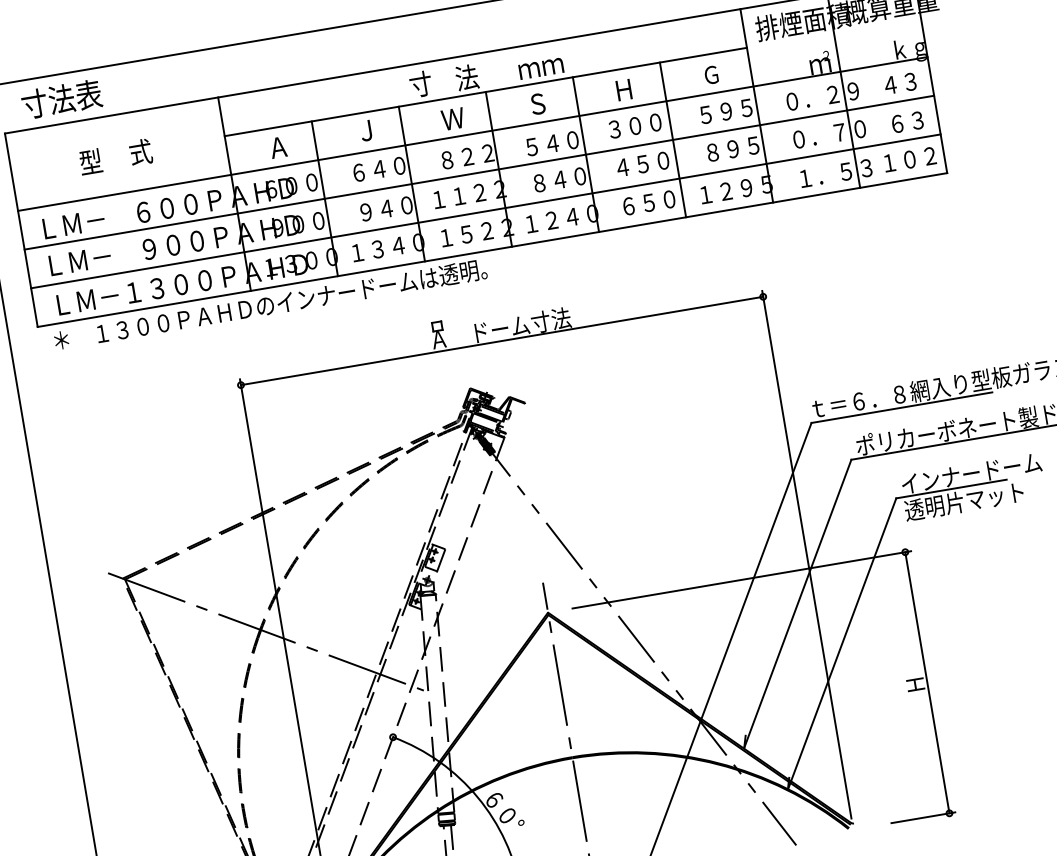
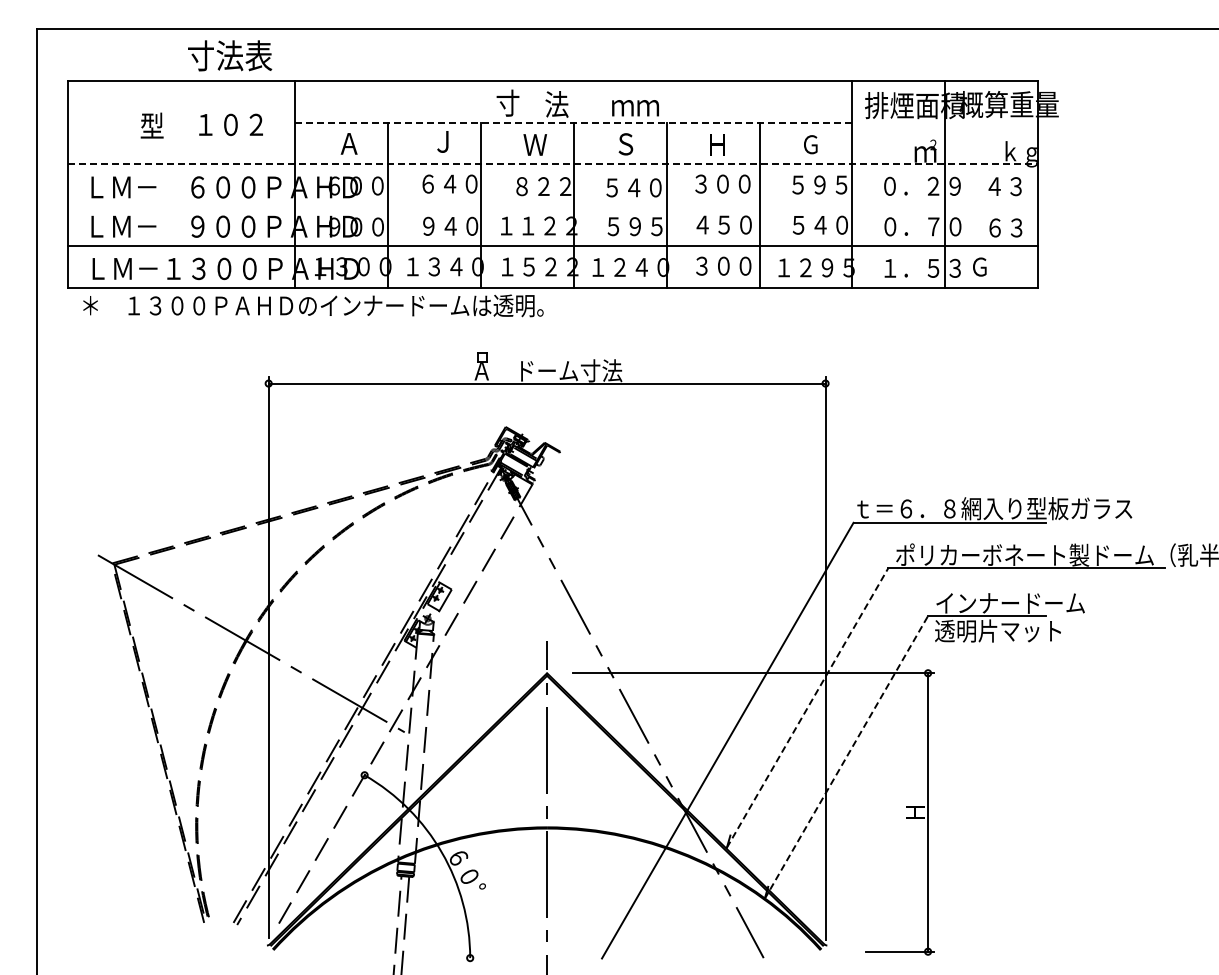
line: (486, 91) -> (574, 122), solid -> dashed
text: (62, 98) -> (230, 55), moved
line: (473, 133) -> (553, 163), solid -> dashed
text: (162, 148) -> (228, 124), 式 -> １０２
text: (732, 148) -> (819, 224), ８９５ -> ５４０
text: (909, 159) -> (1001, 266), １０２ -> Ｇ
line: (479, 172) -> (553, 205), removed
text: (559, 179) -> (634, 226), ８４０ -> ５９５
text: (638, 204) -> (712, 265), ６５０ -> ３００
line: (797, 603) -> (807, 707), solid -> dashed
line: (842, 644) -> (846, 757), solid -> dashed

